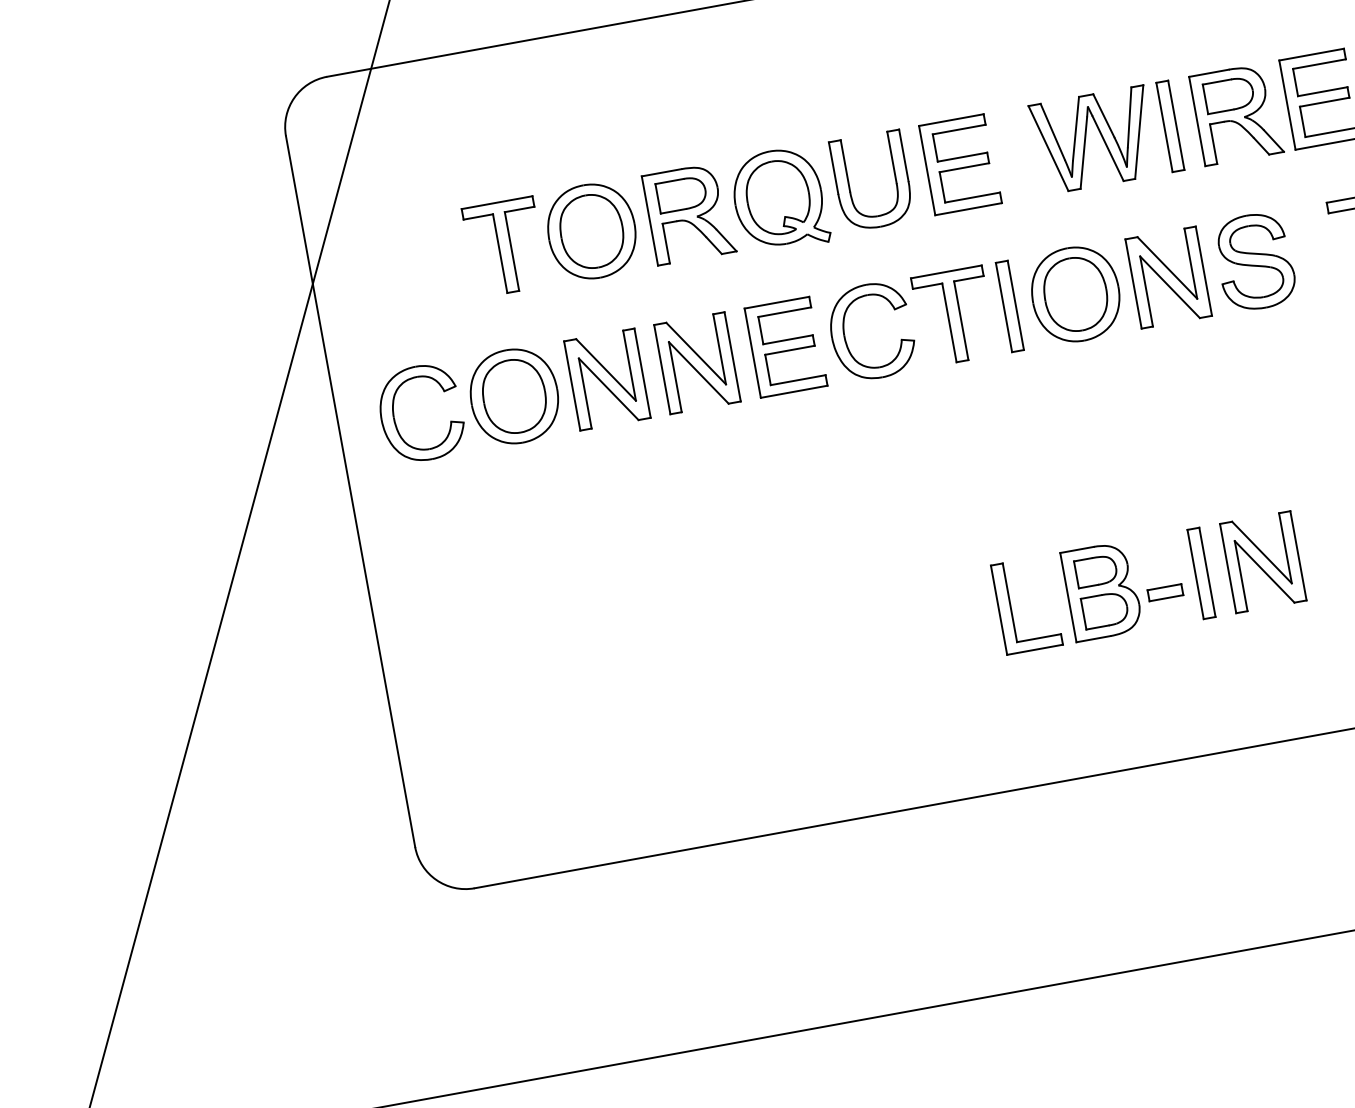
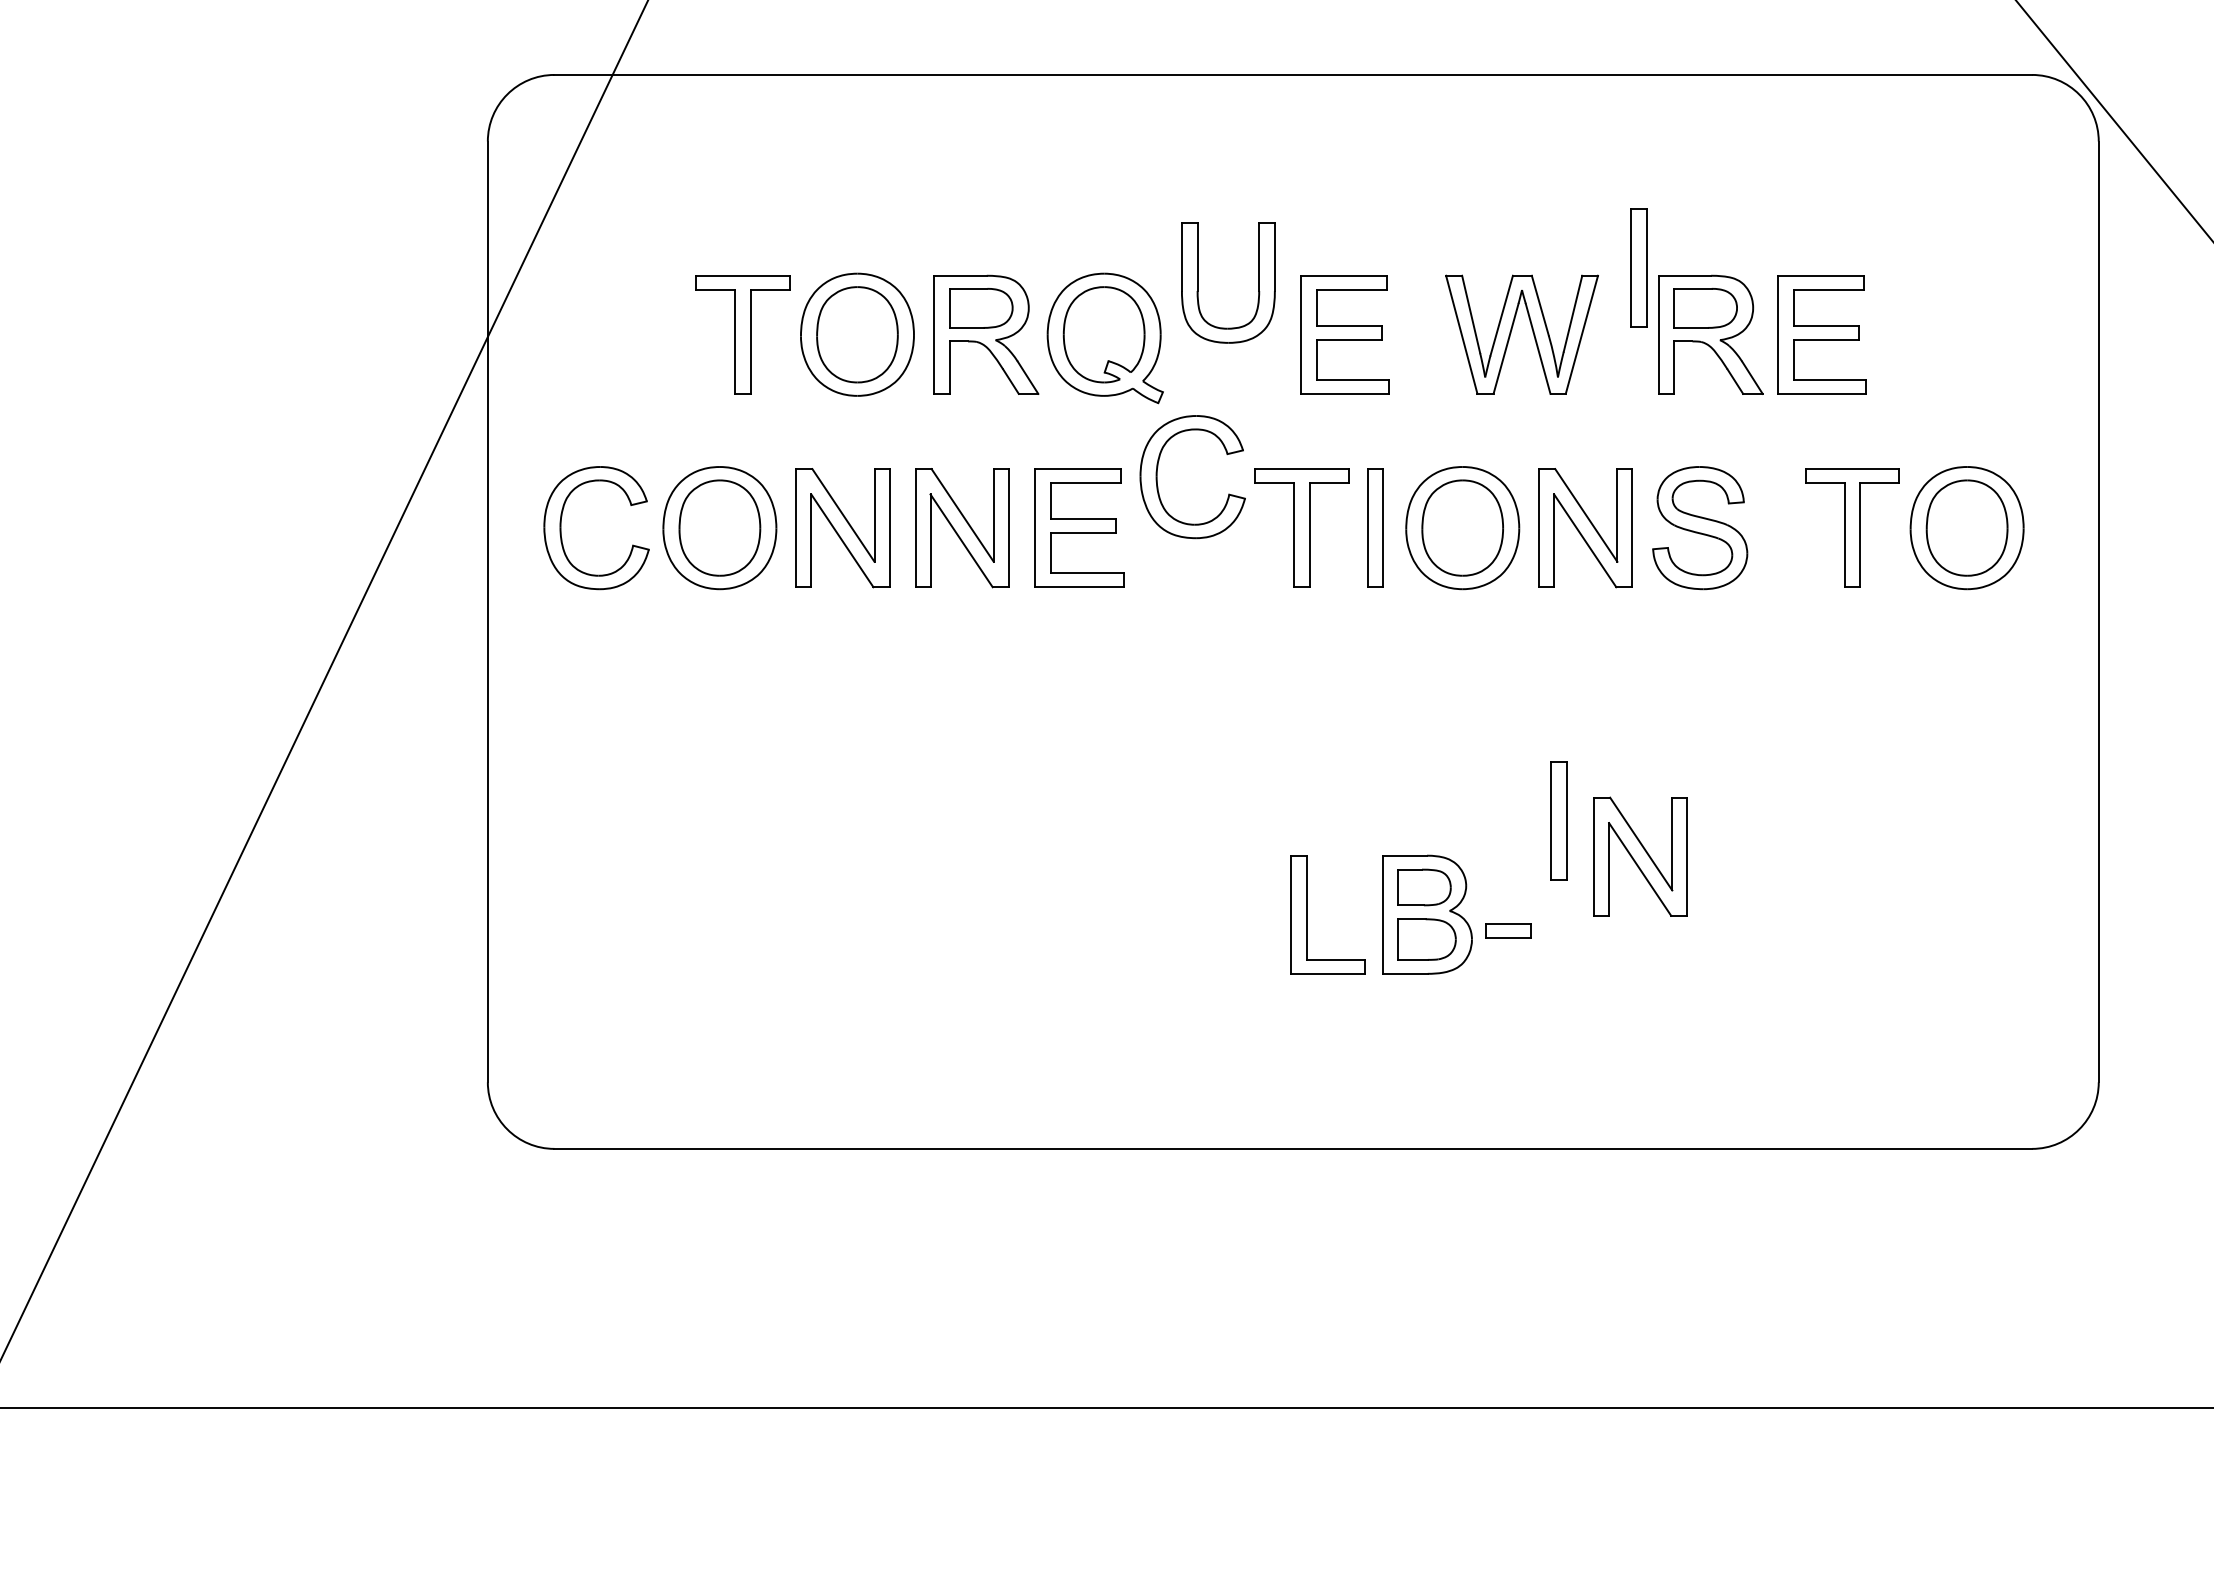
part: (1169, 126) -> (1638, 267), moved
part: (849, 185) -> (1198, 282), moved
part: (845, 336) -> (1157, 477), moved
part: (1263, 562) -> (1640, 856), moved
part: (1201, 573) -> (1558, 820), moved

